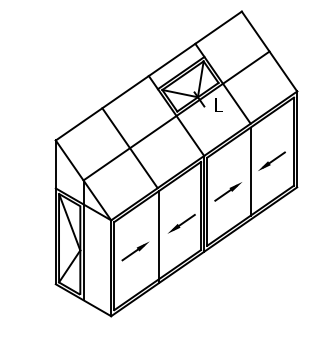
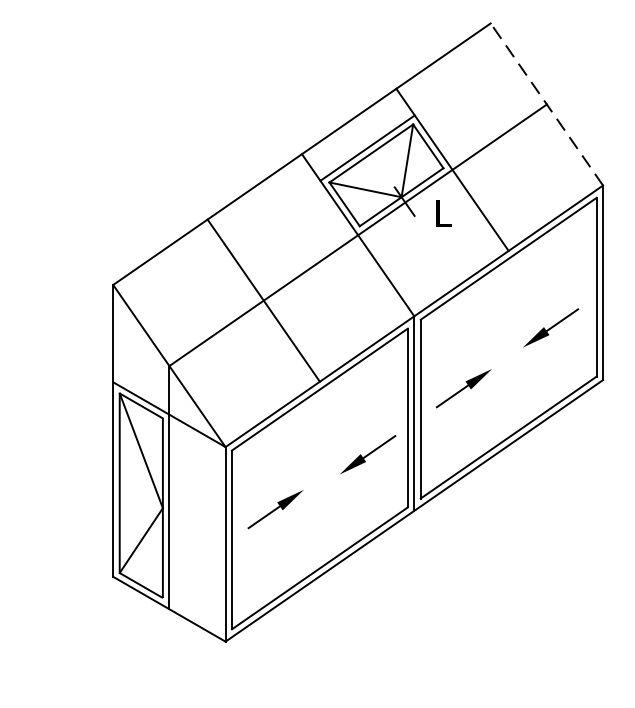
line: (269, 51) -> (546, 104), solid -> dashed
line: (250, 171) -> (508, 347), removed
line: (159, 236) -> (323, 479), removed

